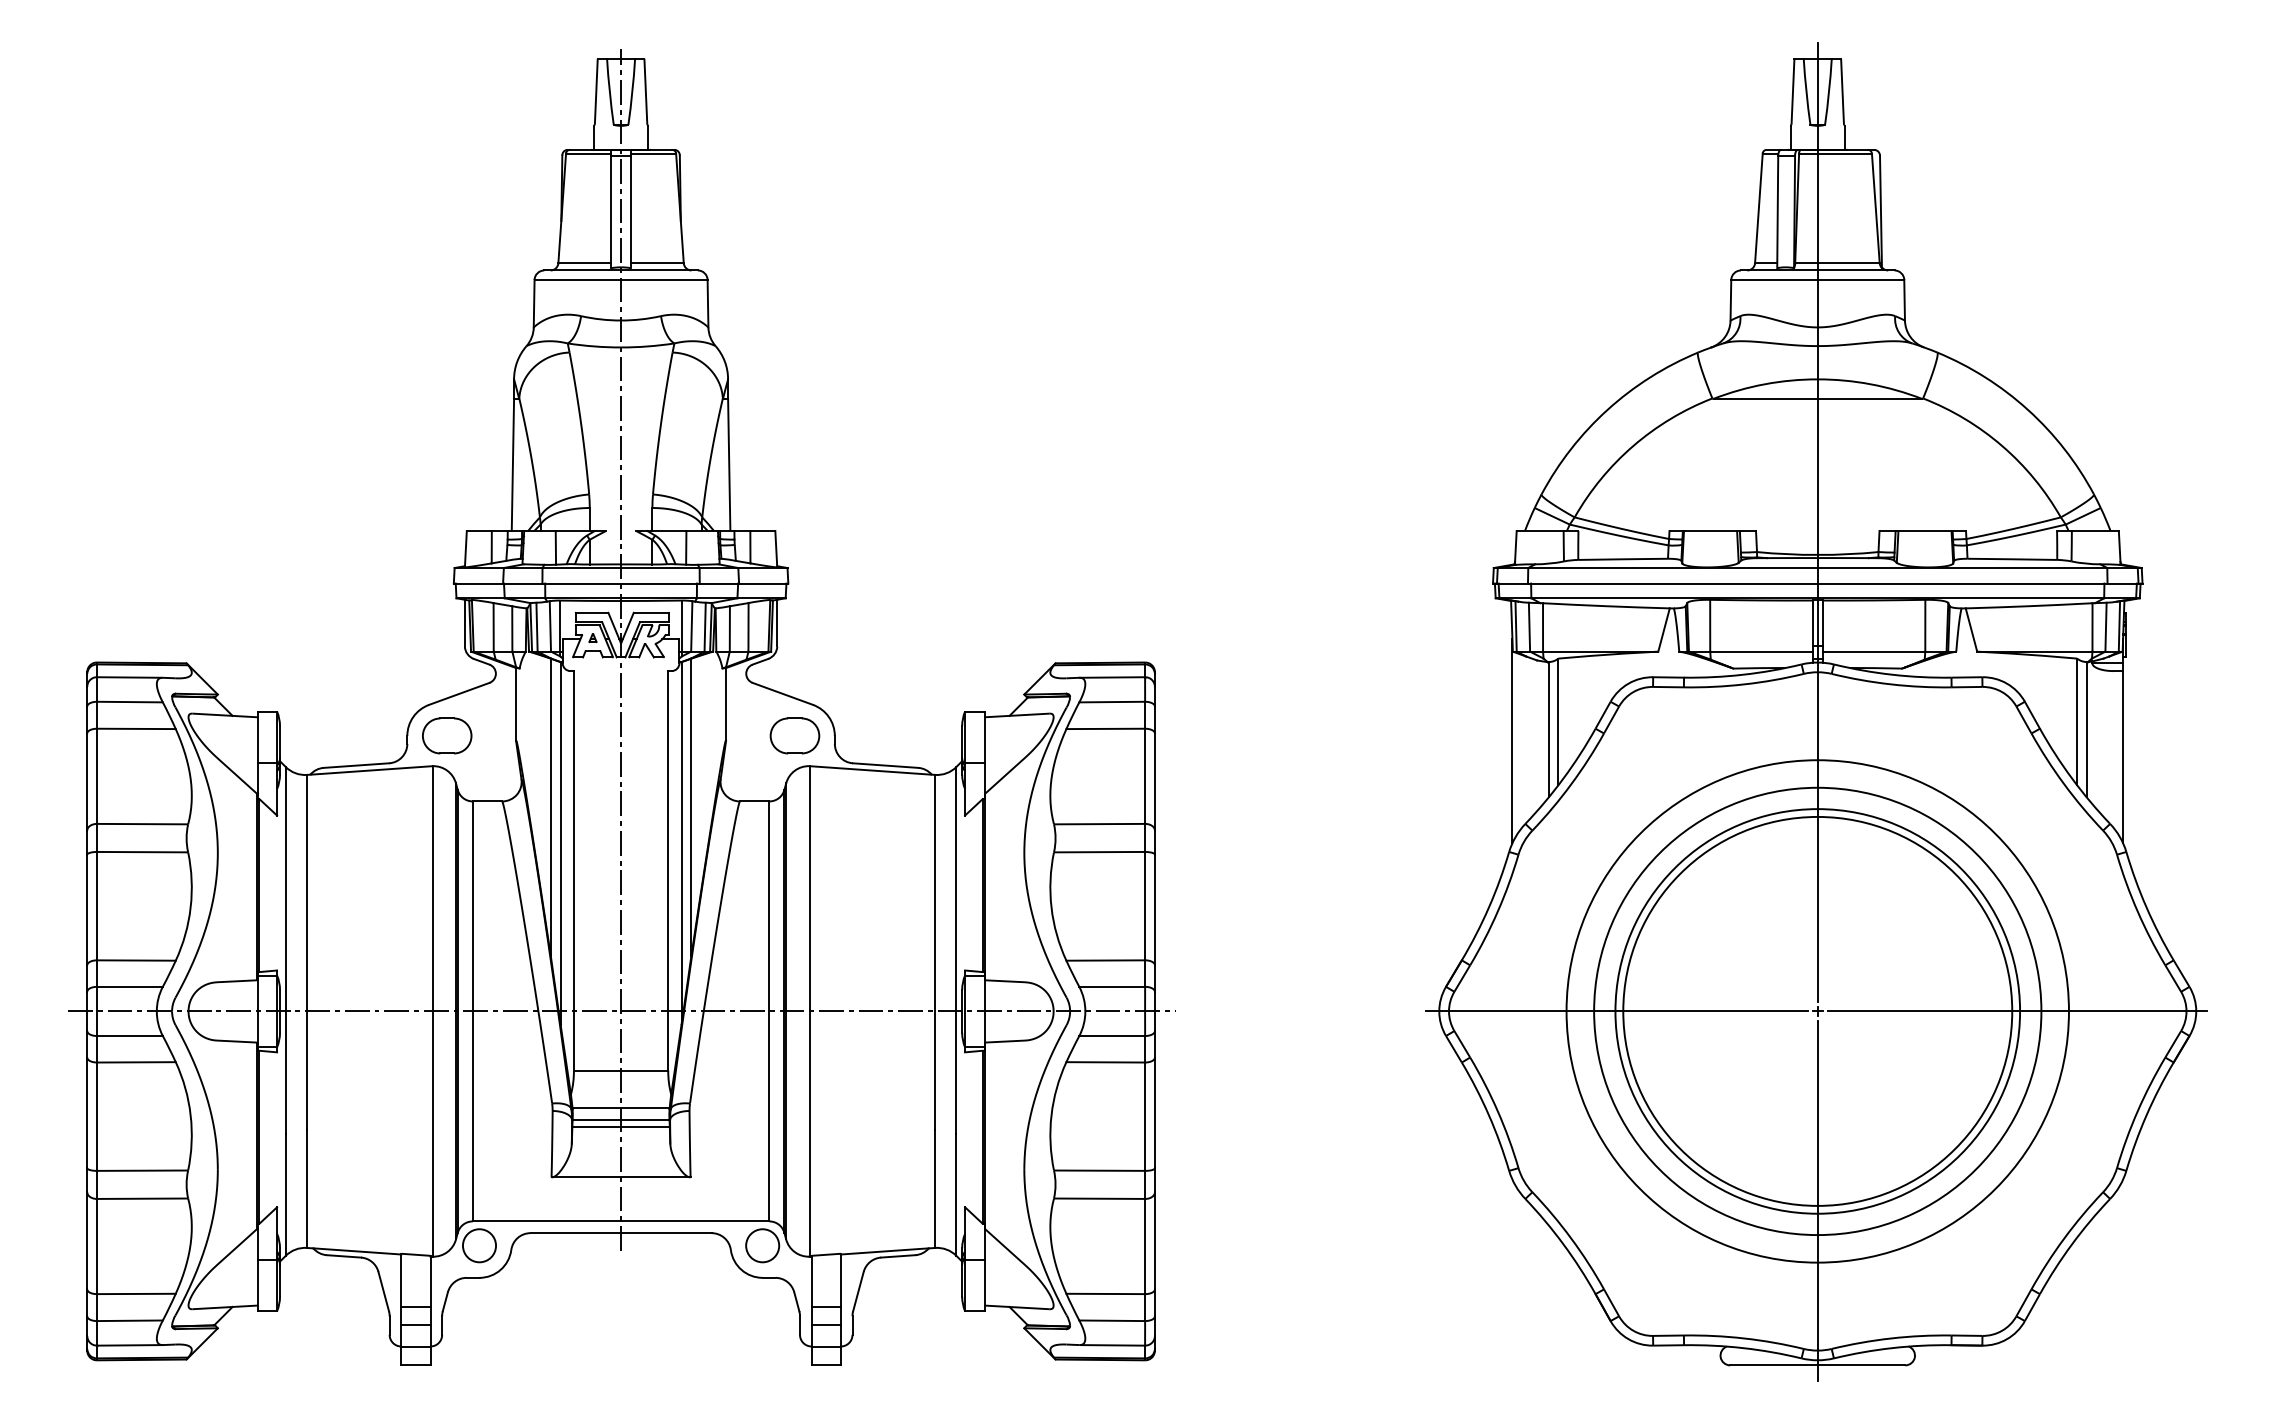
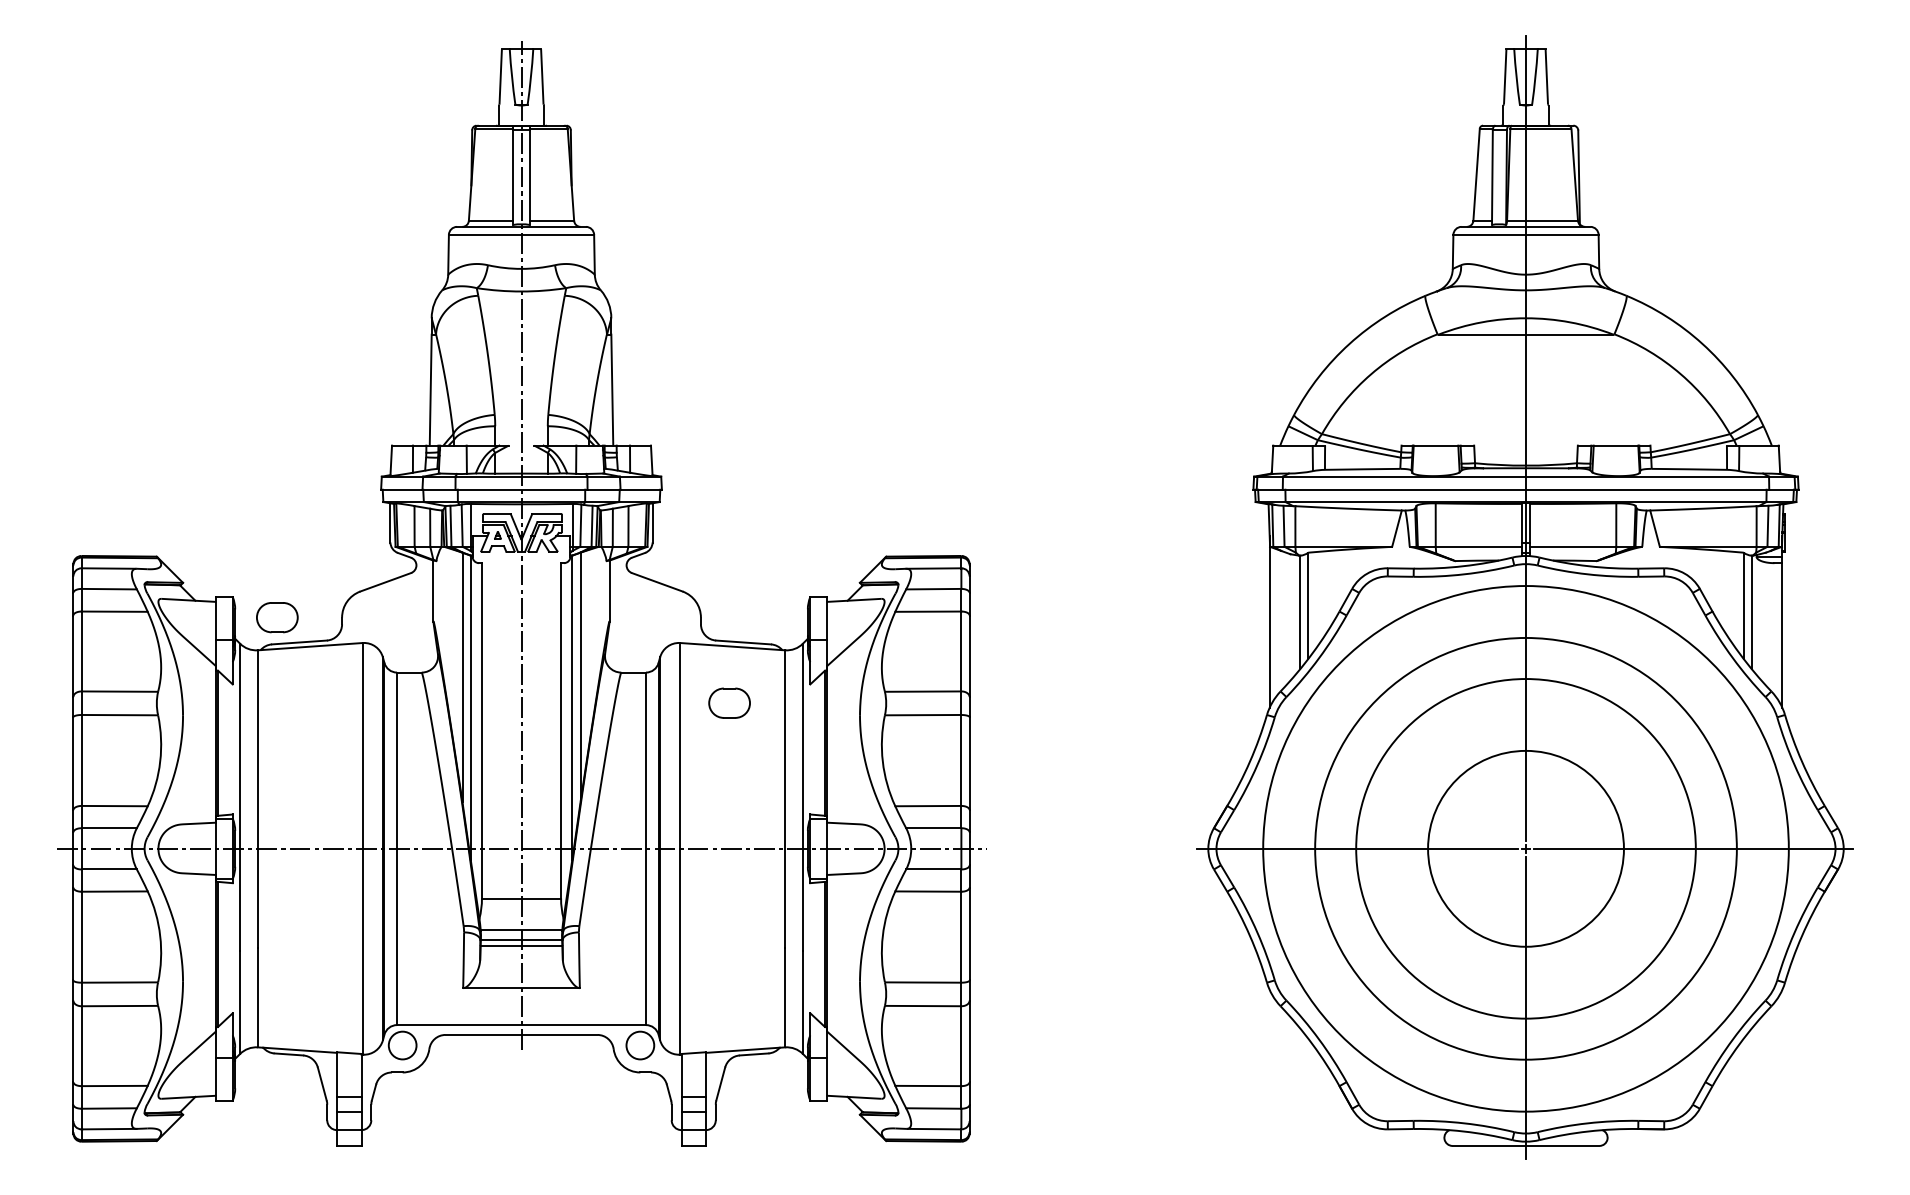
part: (447, 735) -> (277, 617), moved
part: (794, 735) -> (729, 702), moved
circle: (1817, 1010) -> (1525, 848), size x0.6
circle: (1817, 1011) -> (1525, 848), size x1.4

